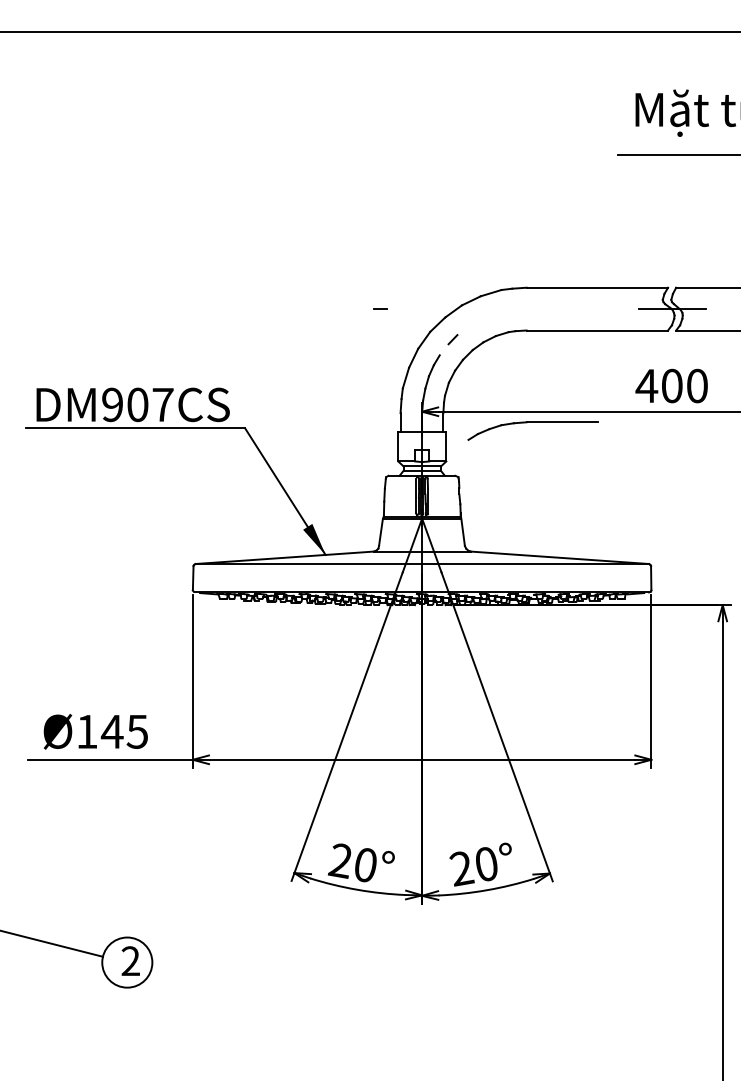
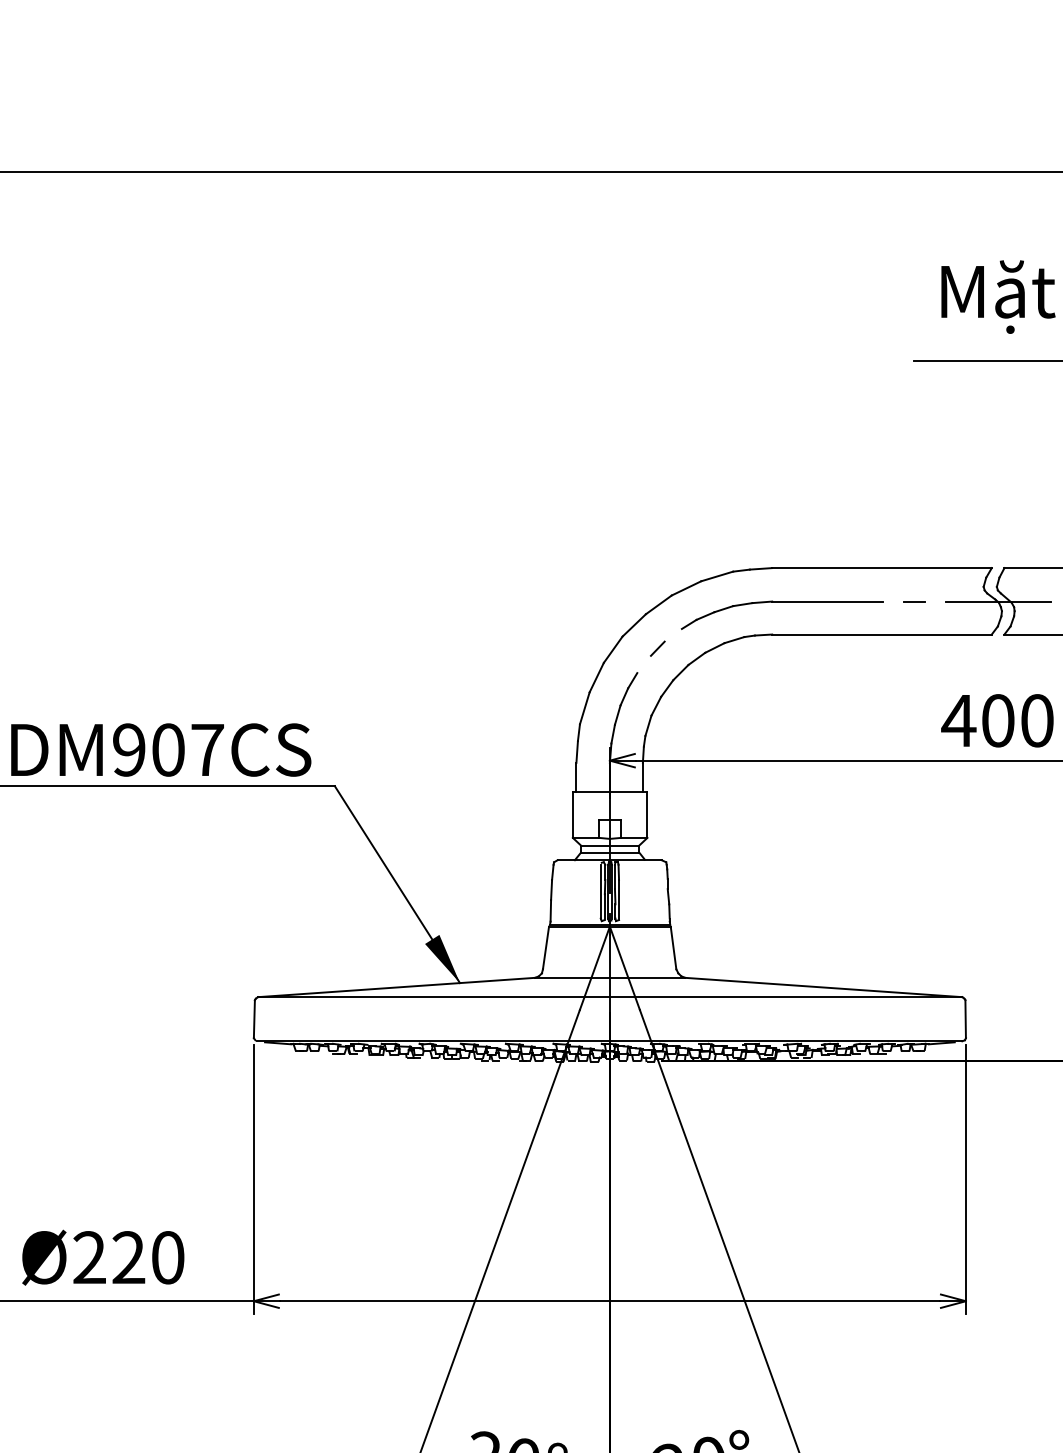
line: (380, 308) -> (914, 600), moved
part: (532, 422) -> (781, 601), moved
text: (112, 731) -> (129, 1257), Ø145 -> Ø220

